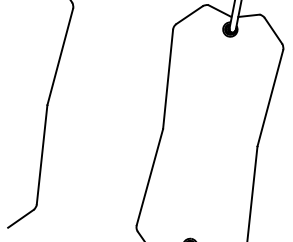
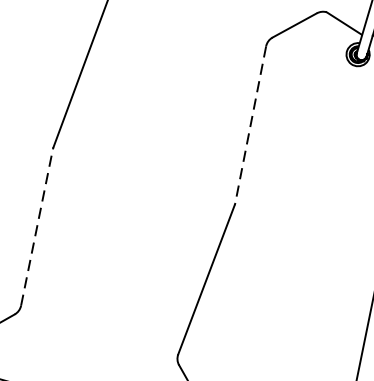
line: (168, 79) -> (251, 125), solid -> dashed
line: (42, 155) -> (37, 228), solid -> dashed

